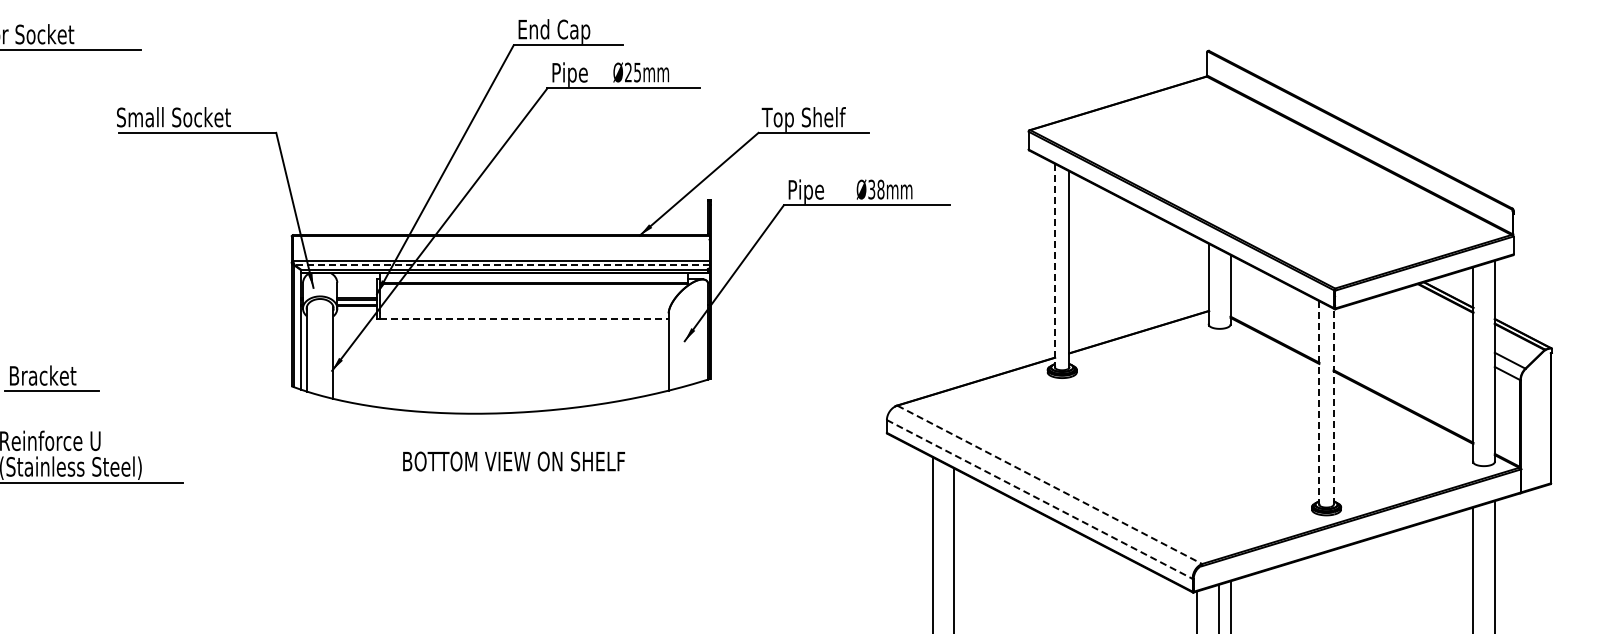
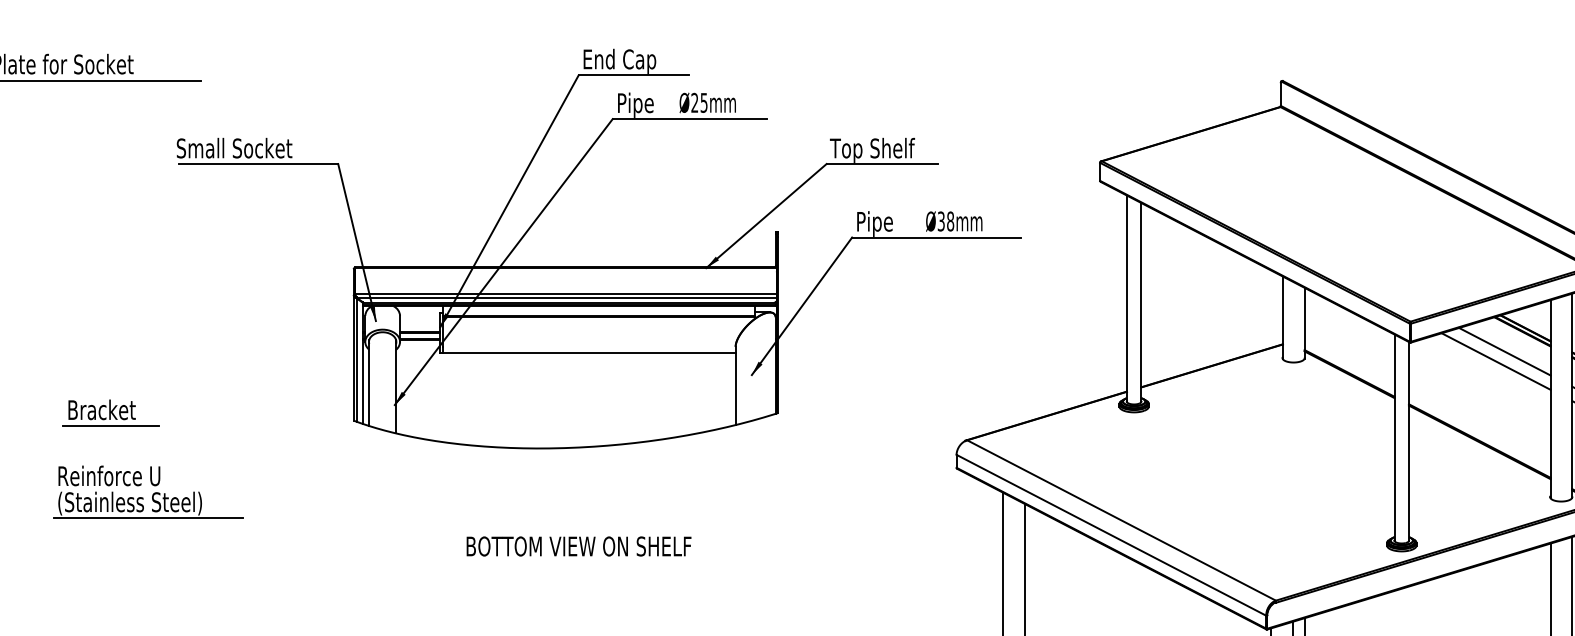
line: (501, 265) -> (566, 298), dashed -> solid
line: (1055, 265) -> (1127, 298), dashed -> solid
line: (1428, 317) -> (1505, 351), added
line: (524, 319) -> (589, 353), dashed -> solid
line: (1419, 327) -> (1495, 361), added
line: (1319, 403) -> (1394, 438), dashed -> solid
line: (1333, 406) -> (1408, 441), dashed -> solid
text: (513, 461) -> (578, 546), moved
line: (1049, 484) -> (1121, 520), dashed -> solid
line: (1040, 499) -> (1112, 535), dashed -> solid

